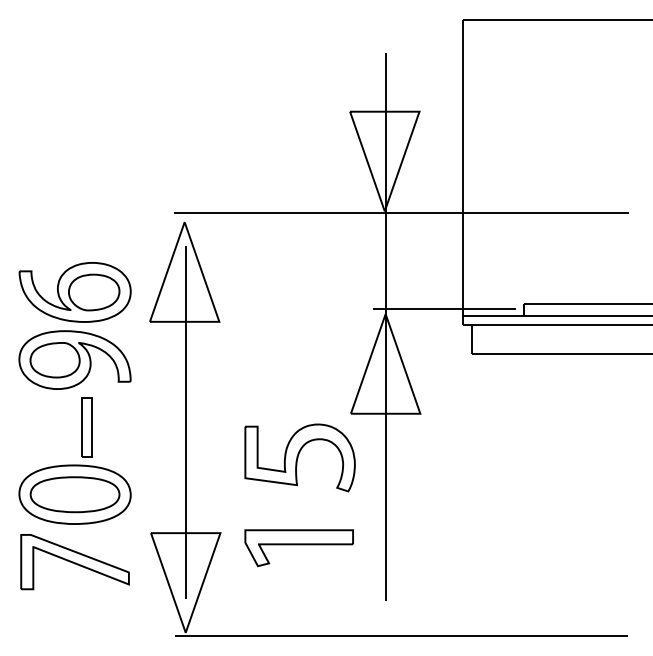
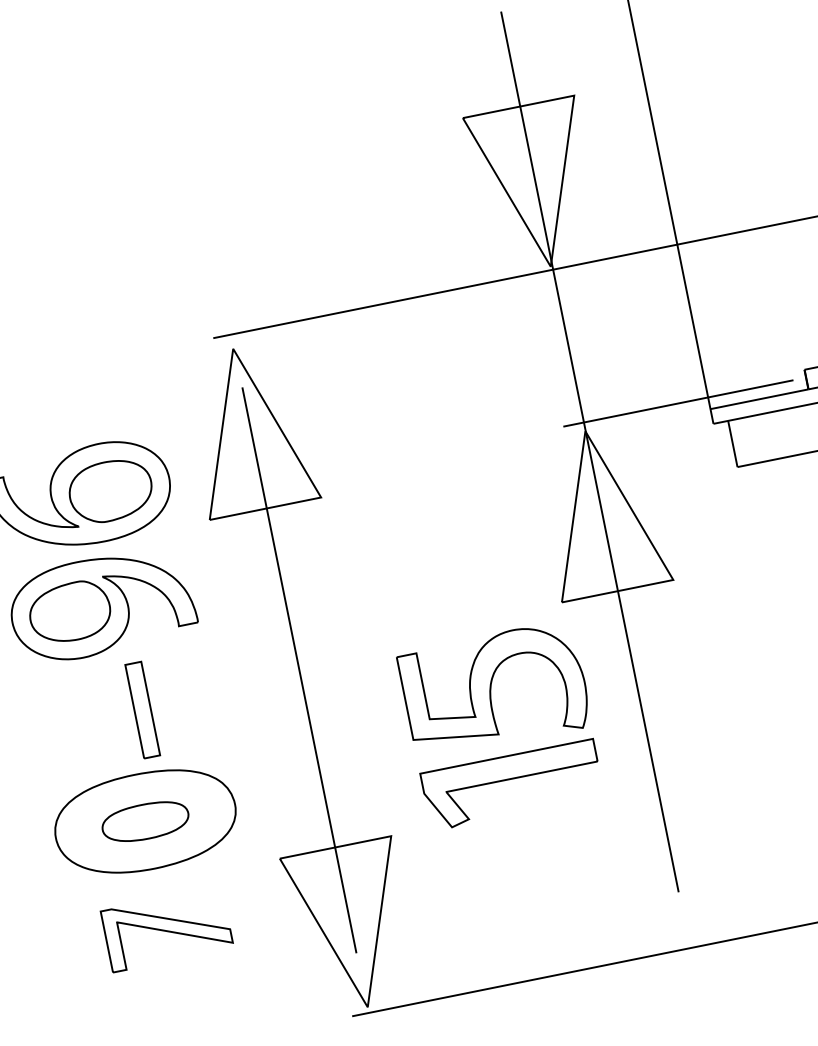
part: (74, 494) -> (144, 821), size x0.6
part: (298, 548) -> (511, 785), moved
part: (74, 562) -> (166, 930), size x0.7

